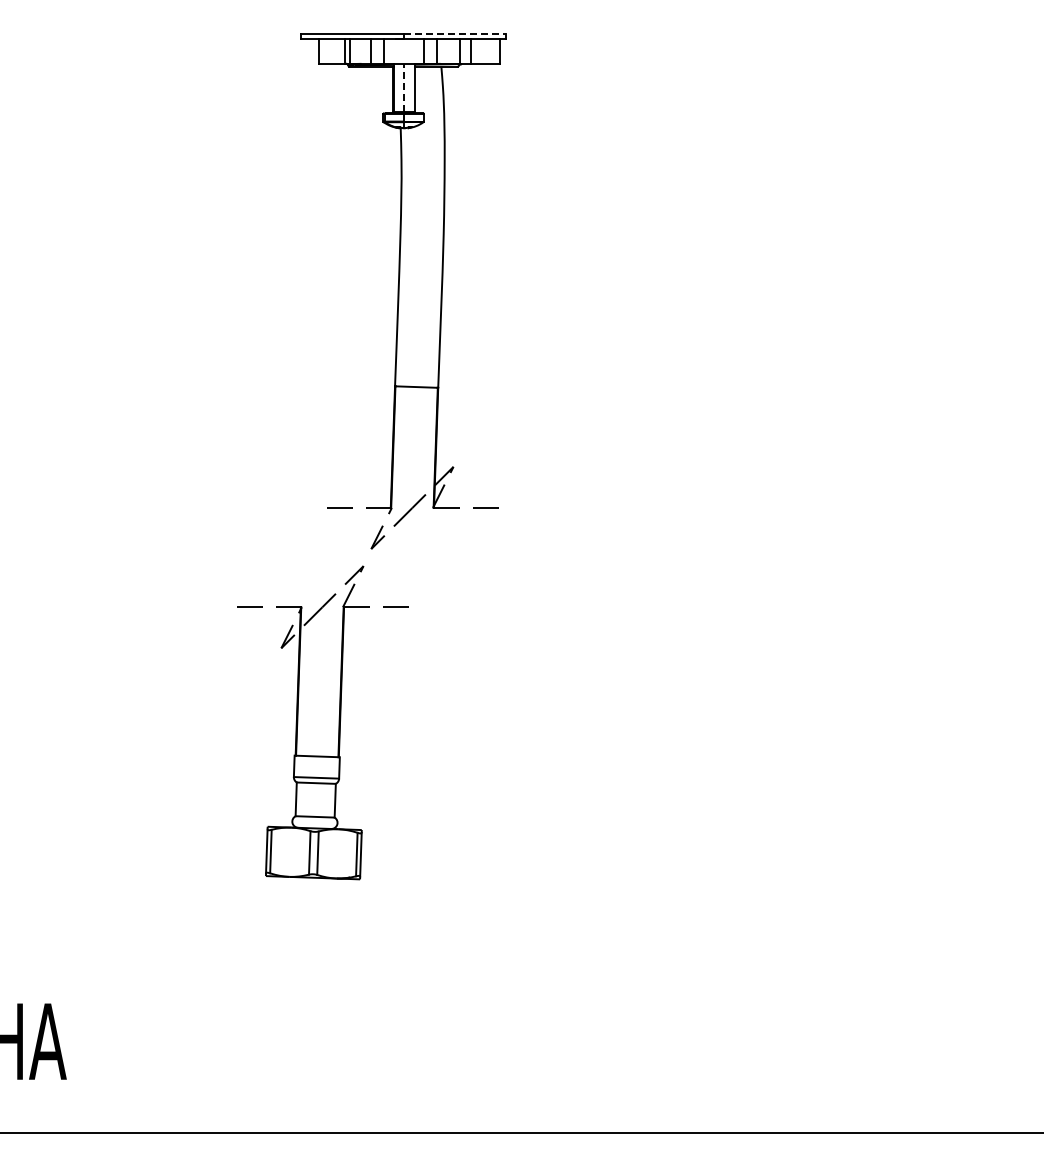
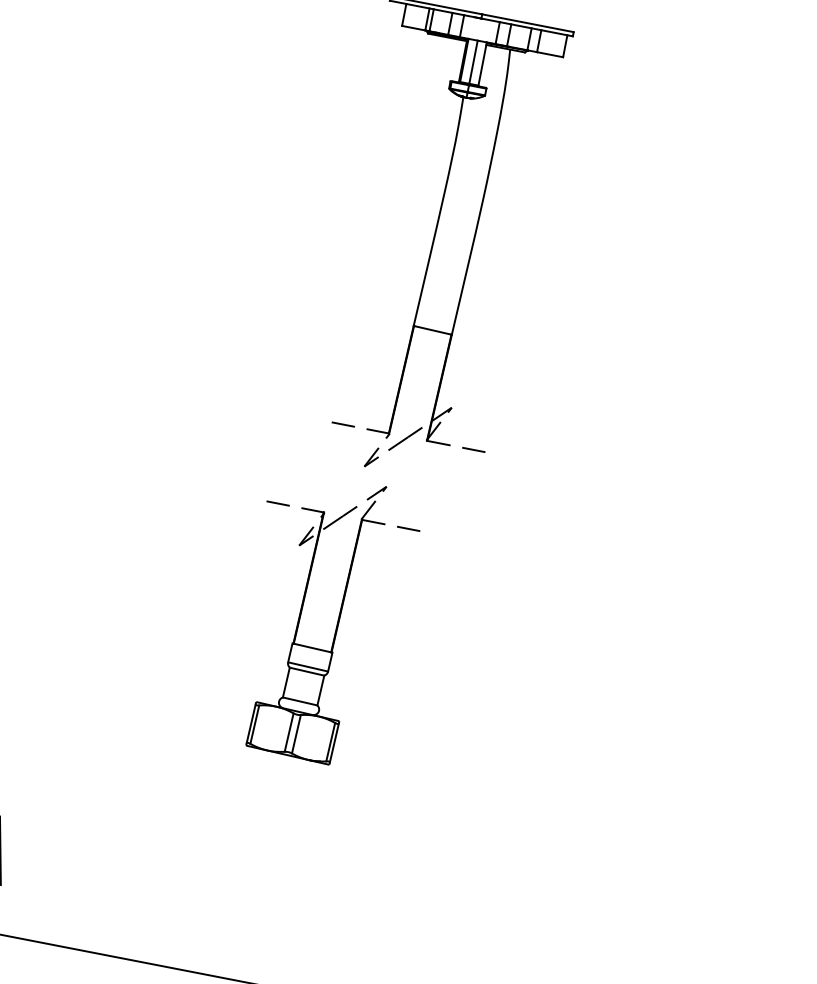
line: (455, 34) -> (528, 23), dashed -> solid
line: (404, 87) -> (473, 61), dashed -> solid
part: (338, 722) -> (337, 621), moved

